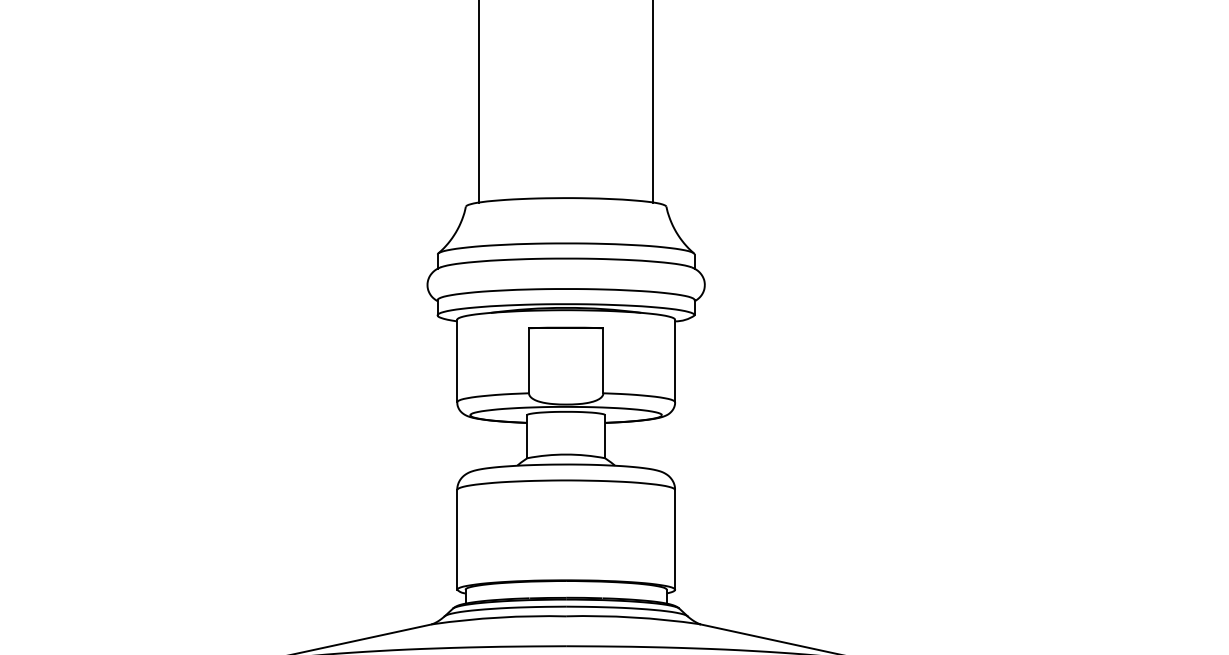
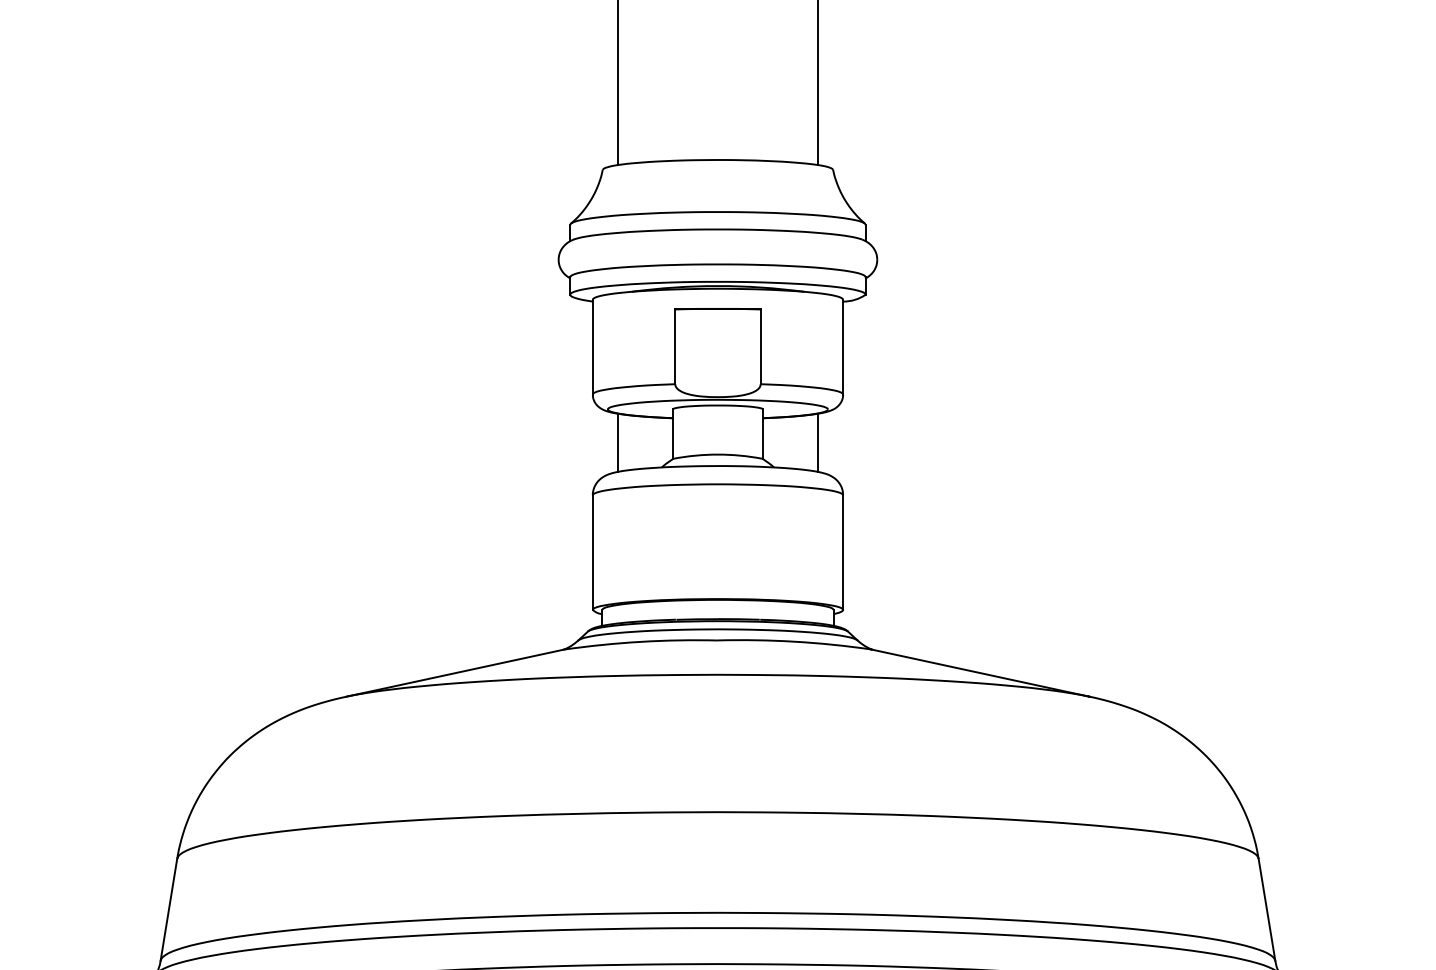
line: (478, 444) -> (617, 442), added
line: (653, 444) -> (818, 442), added

